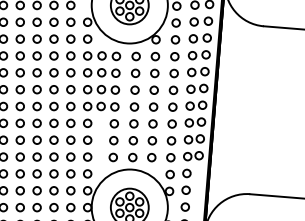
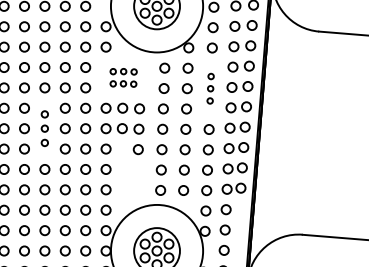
part: (102, 64) -> (123, 77), size x0.6
part: (173, 73) -> (209, 88), size x0.6
part: (36, 106) -> (44, 128), size x0.7
part: (113, 149) -> (137, 180), removed

